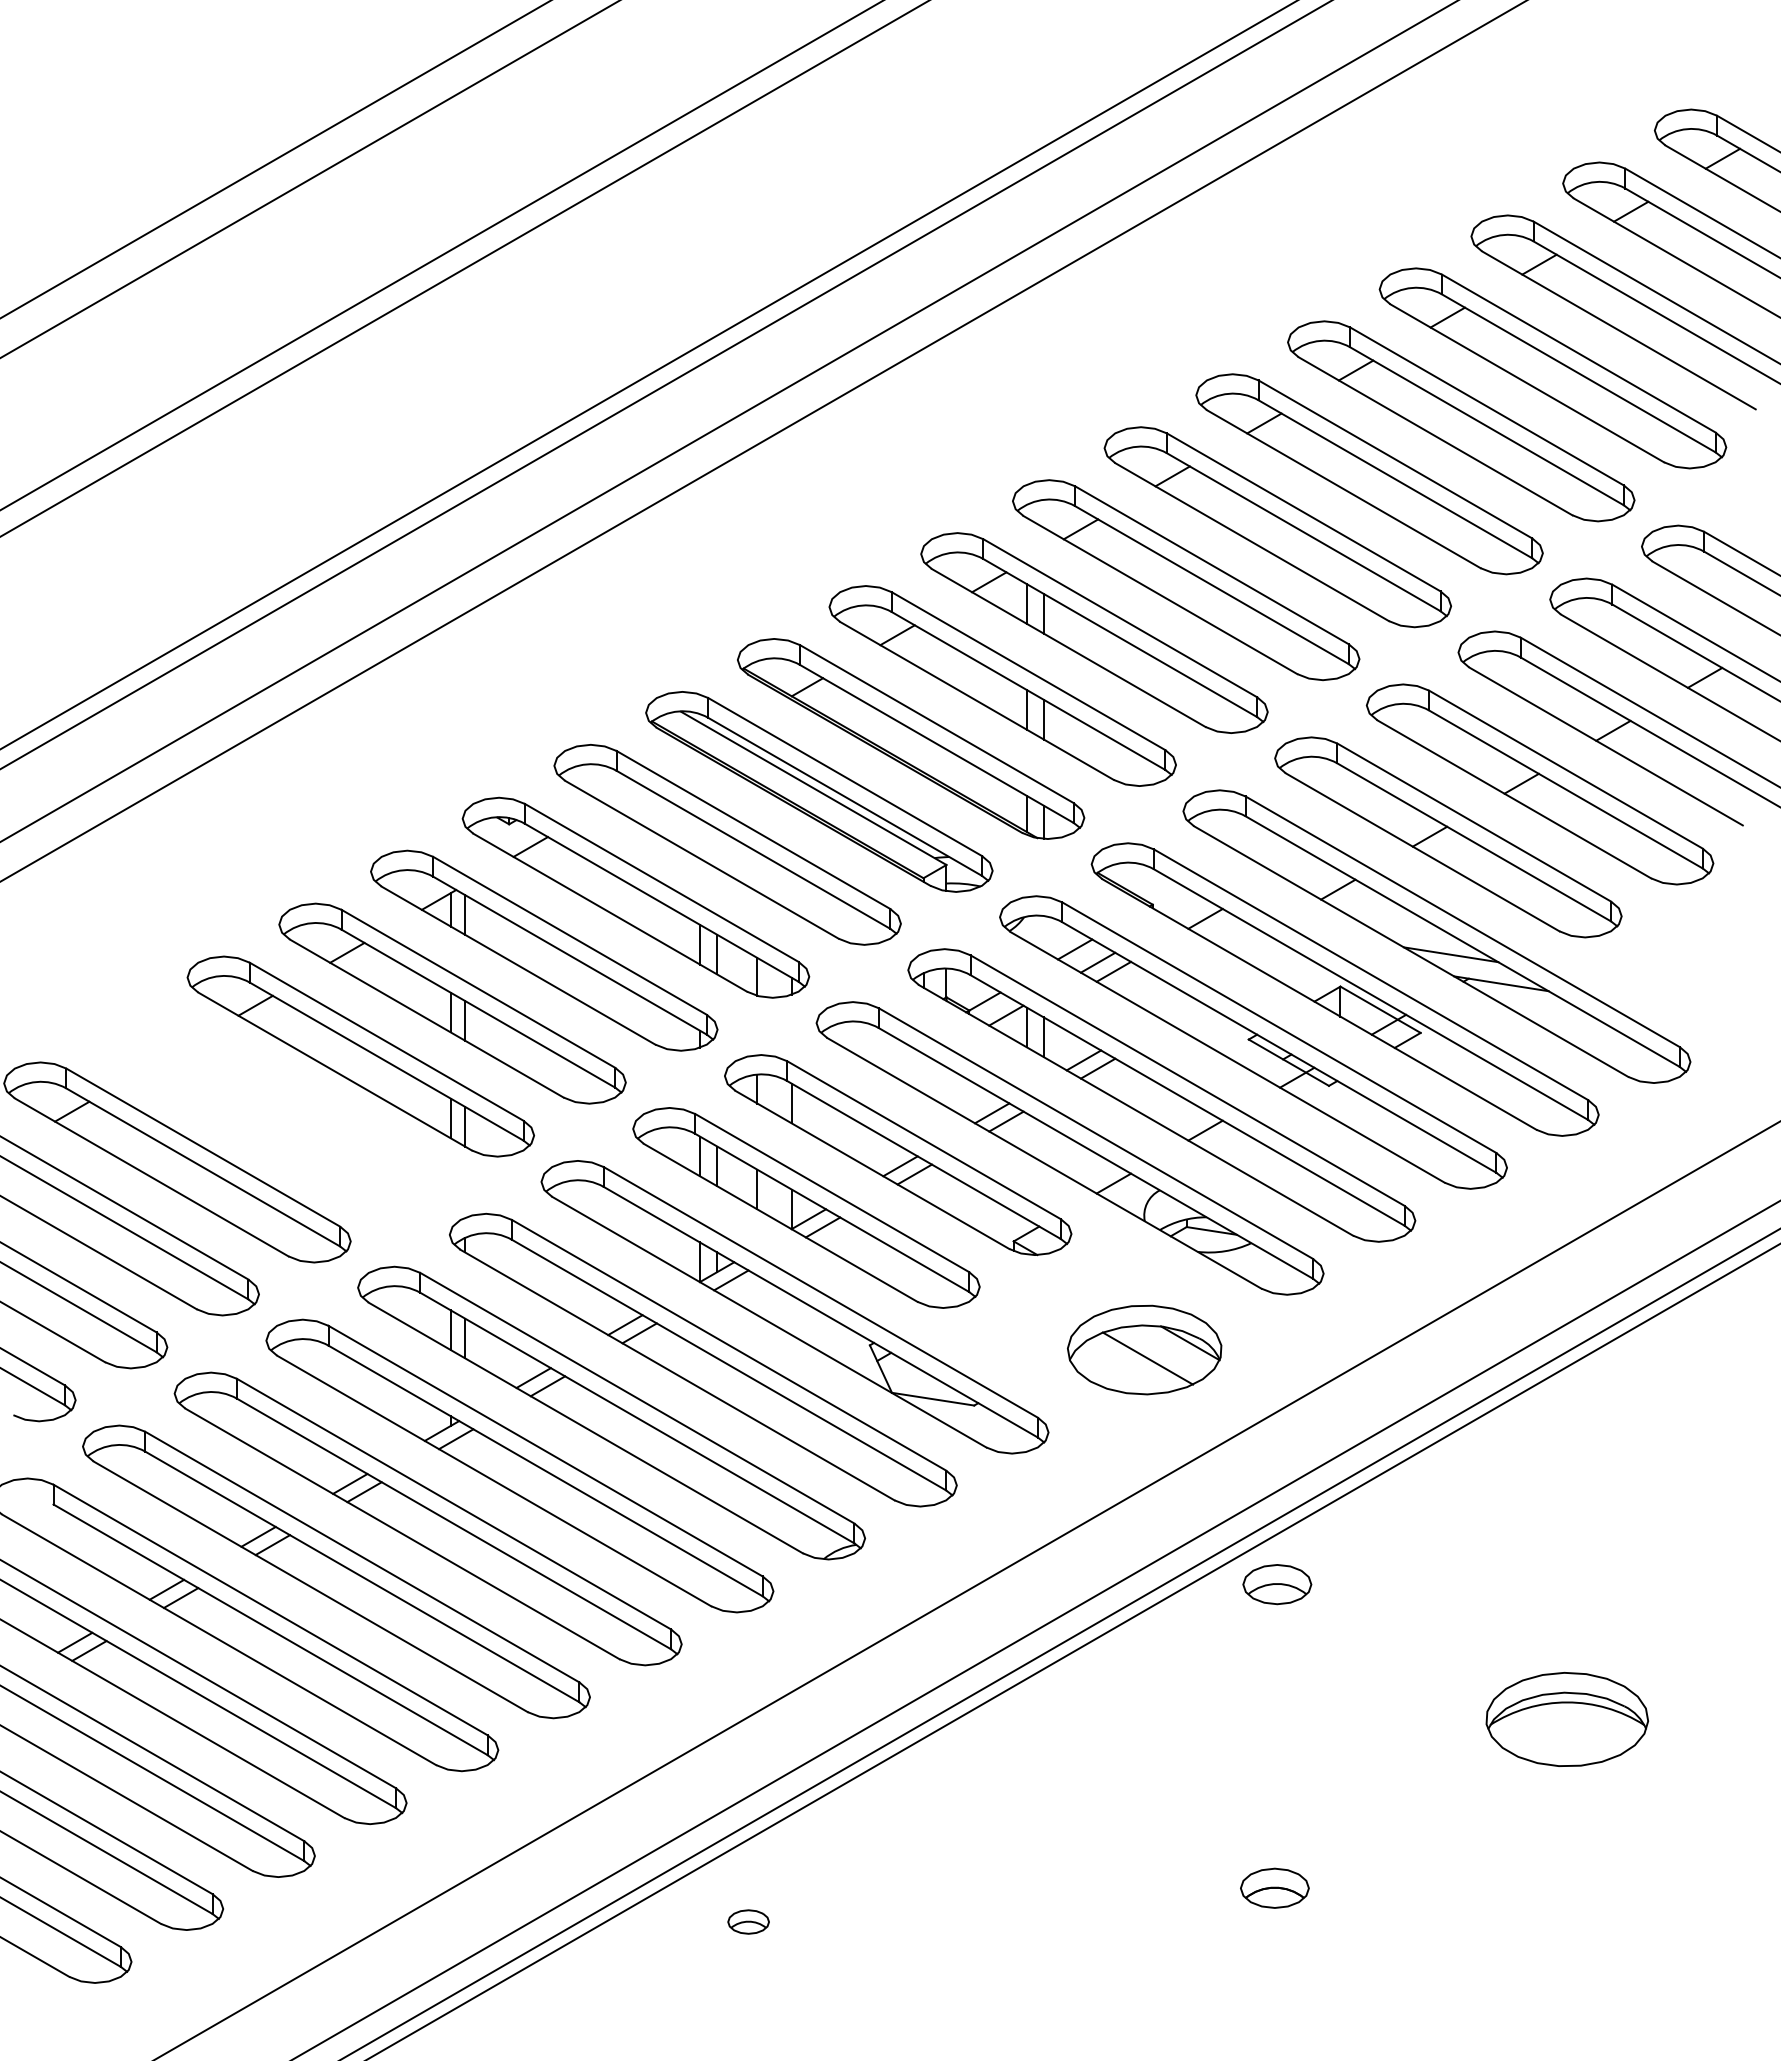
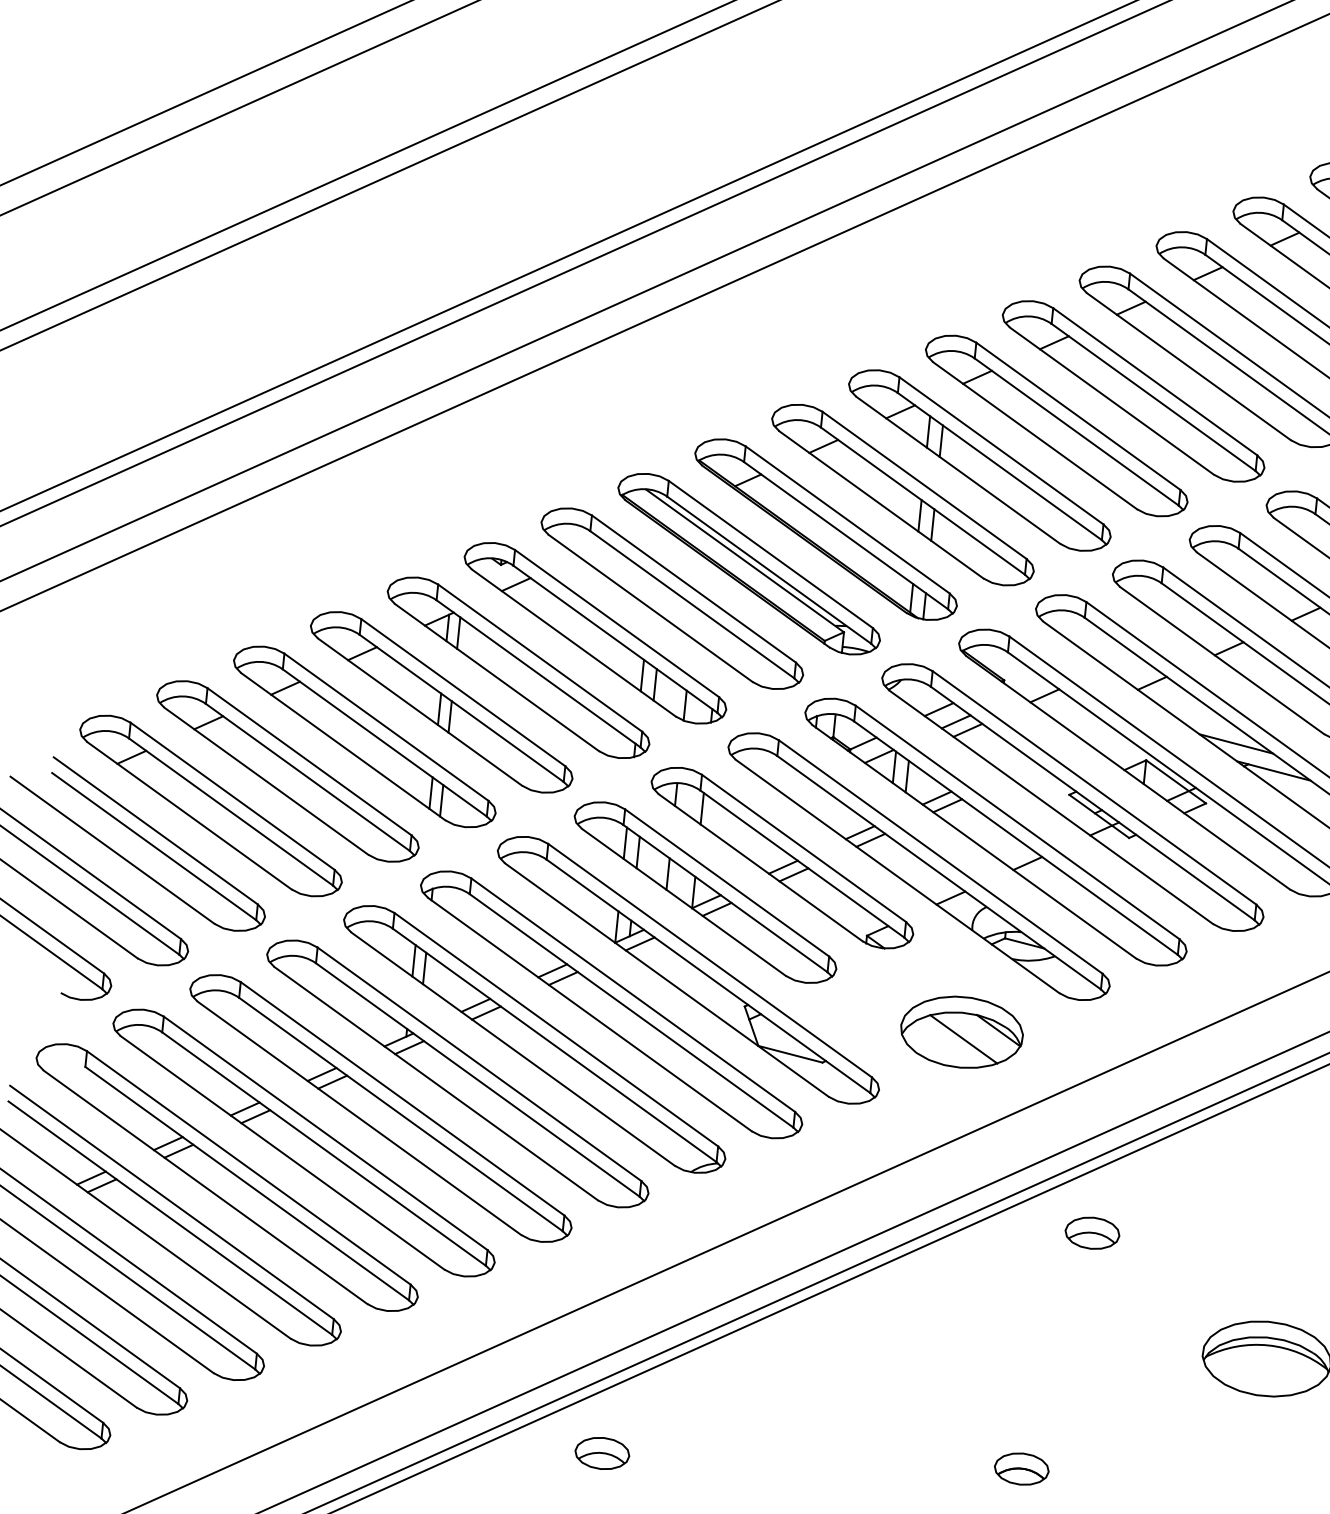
part: (269, 1109) -> (288, 771), added
part: (1277, 1584) -> (1092, 1233), moved
part: (748, 1921) -> (602, 1453), size x1.67

